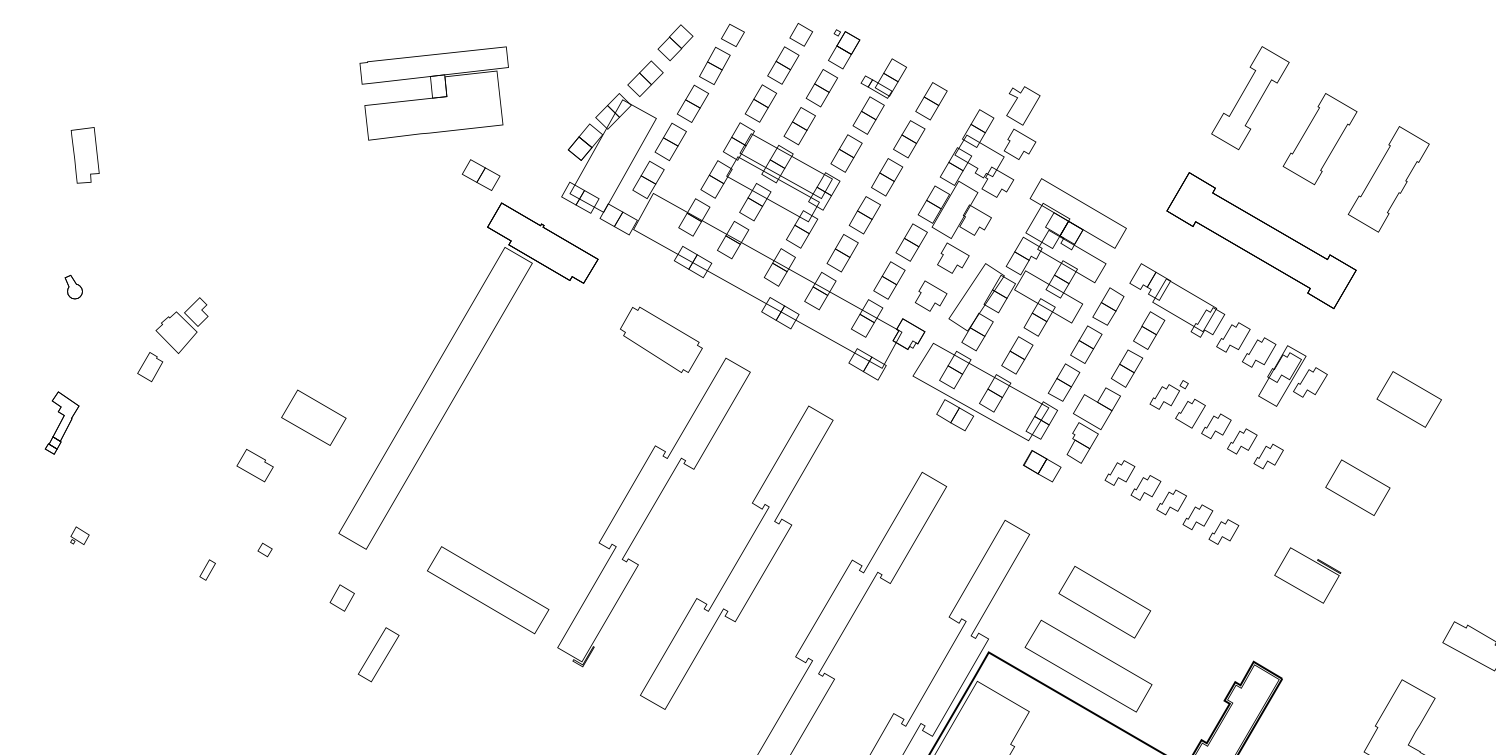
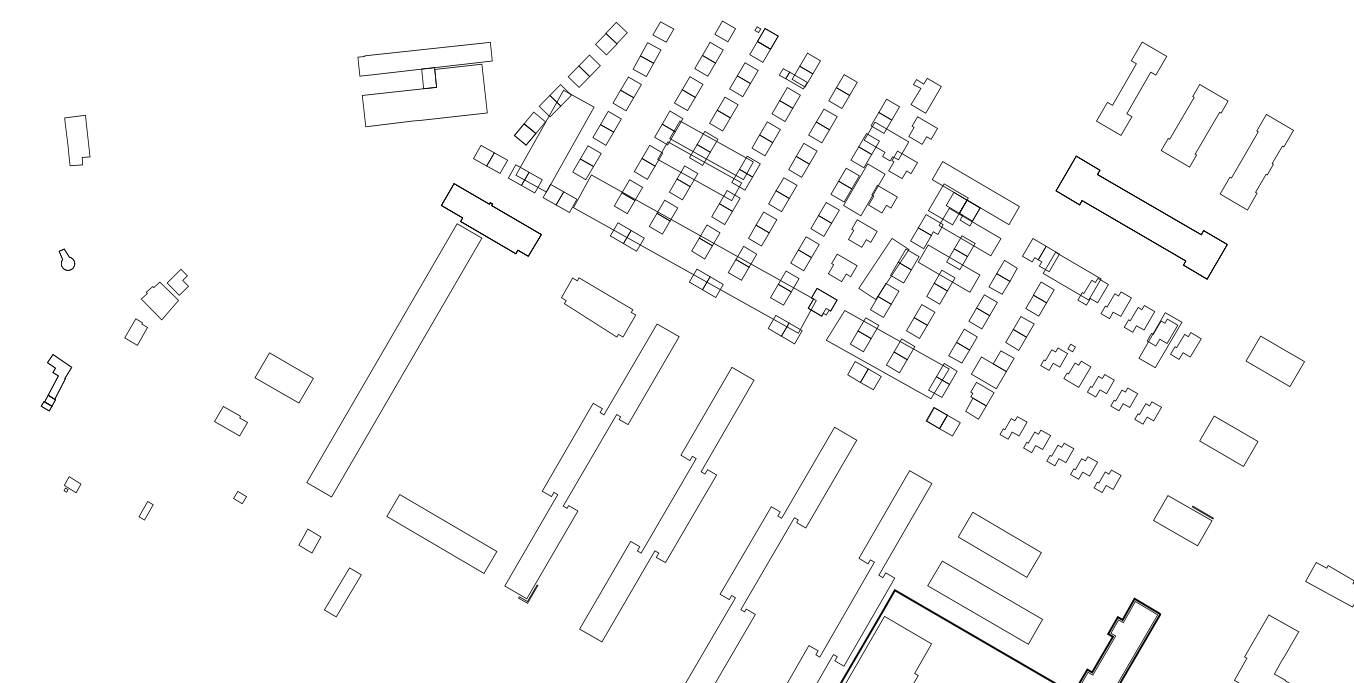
part: (433, 93) -> (424, 84), moved
part: (481, 175) -> (490, 159), moved
part: (207, 569) -> (145, 510), moved

